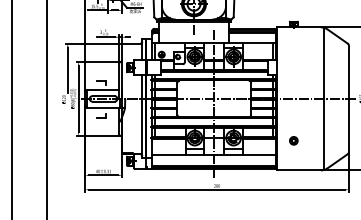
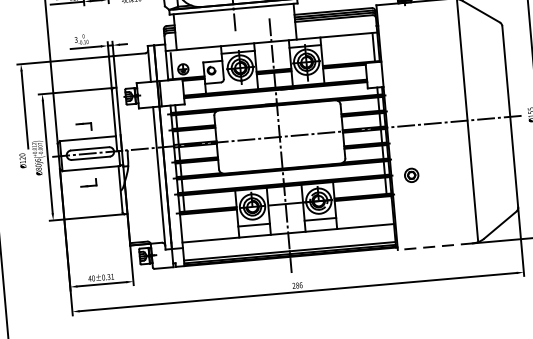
part: (293, 140) -> (411, 174), moved
line: (298, 170) -> (434, 246), solid -> dashed

